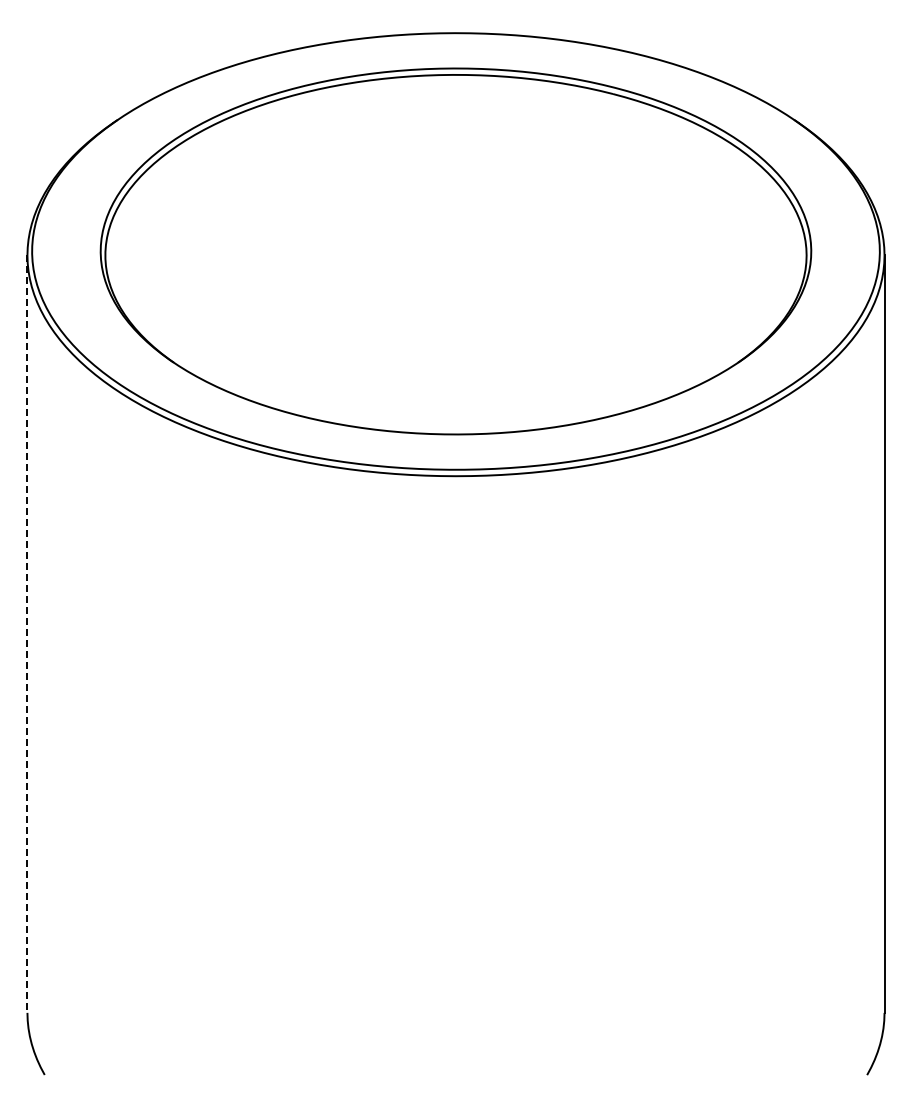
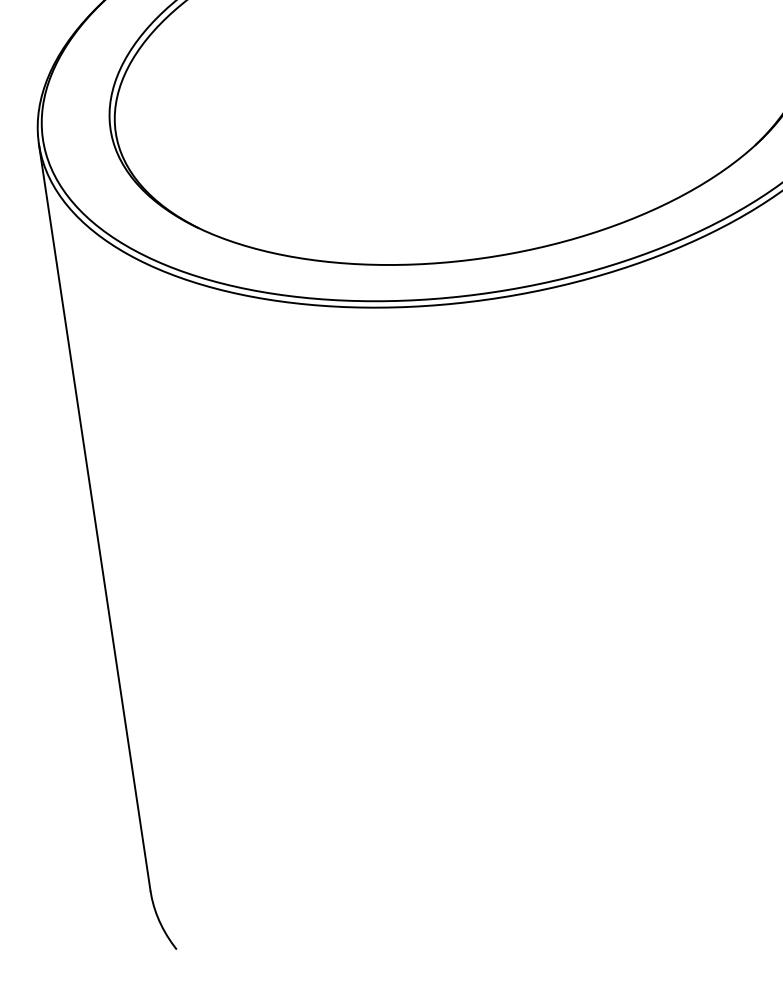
line: (27, 634) -> (94, 517), dashed -> solid

